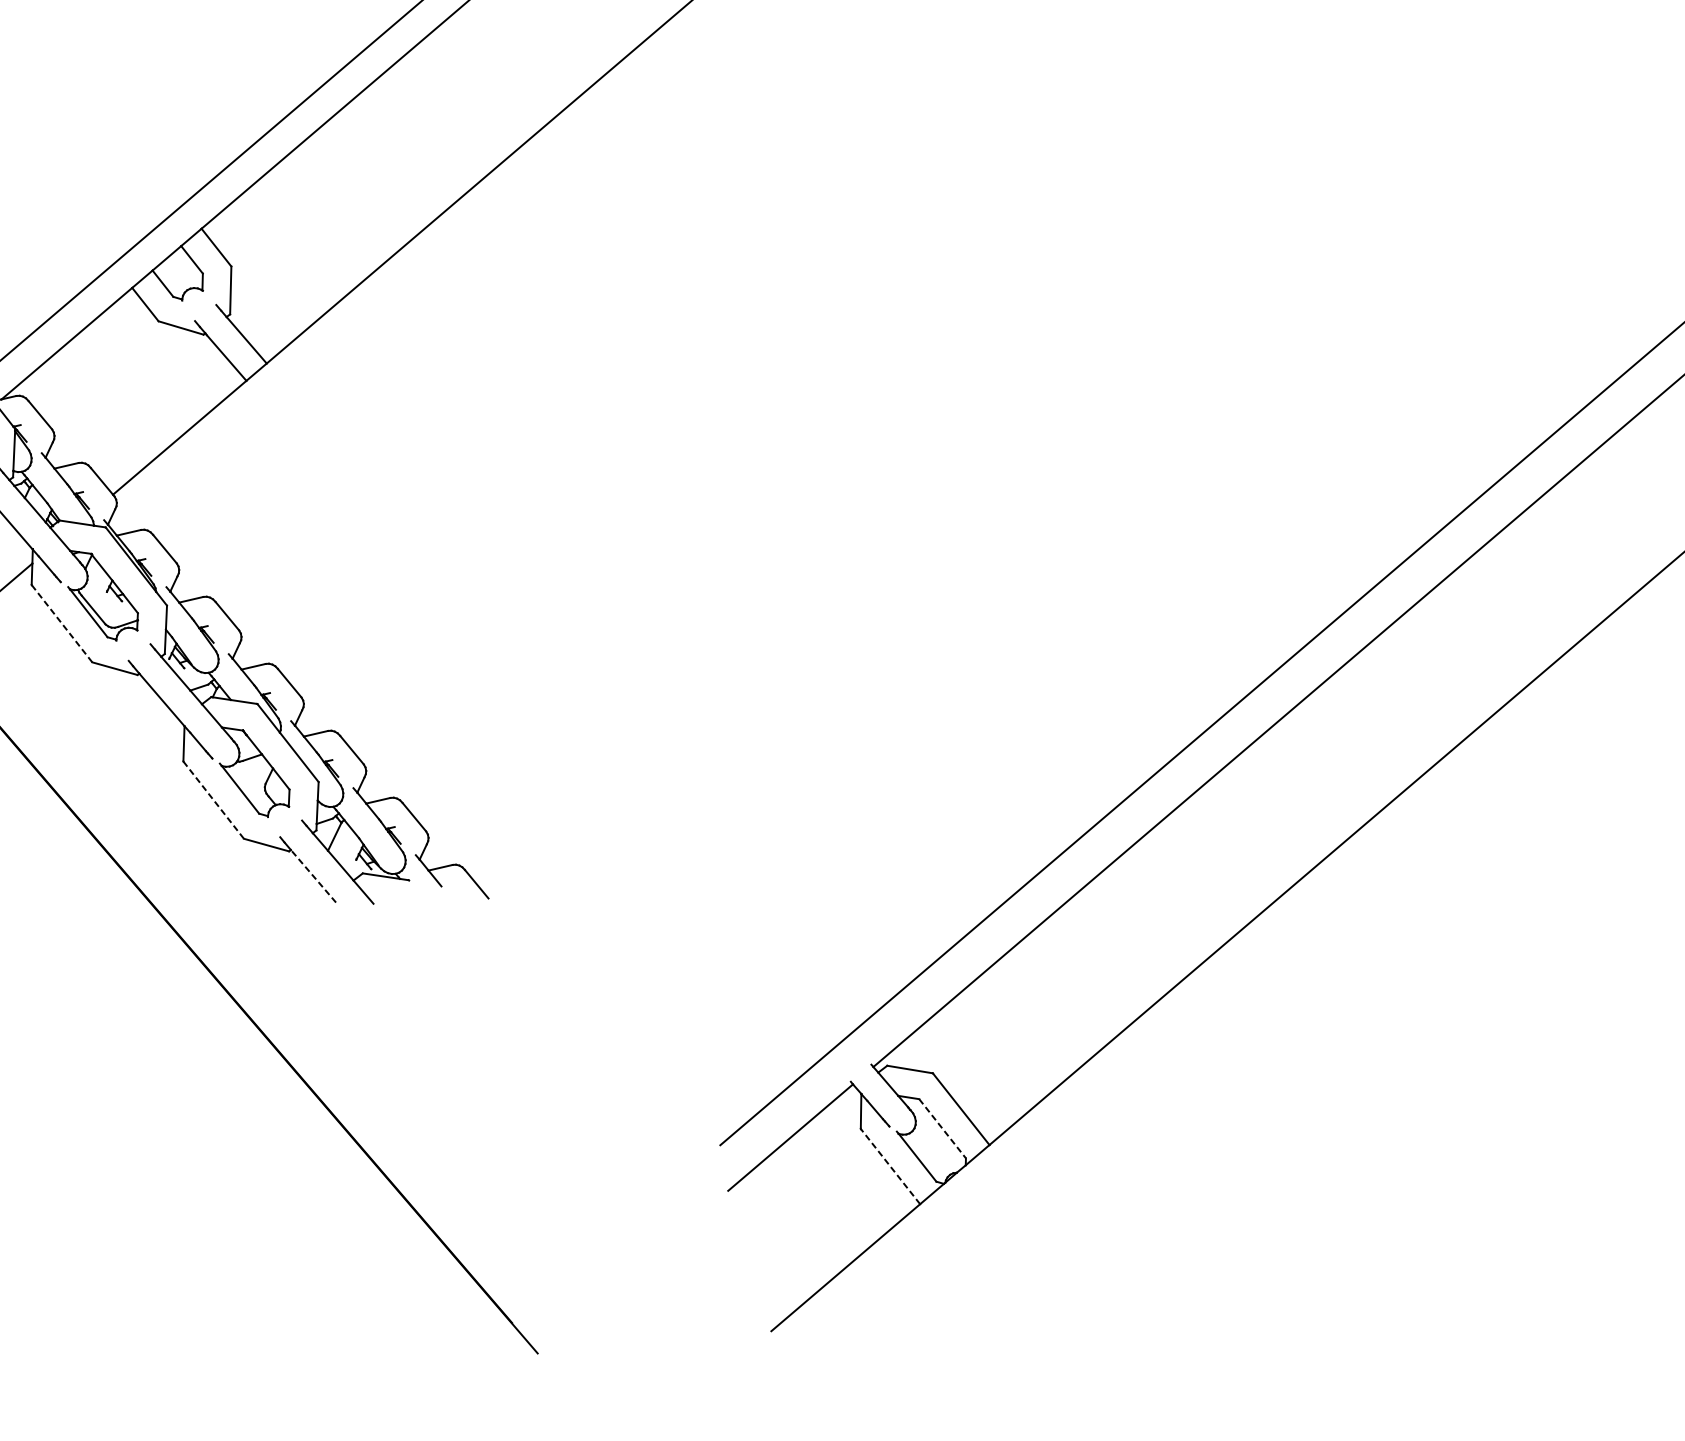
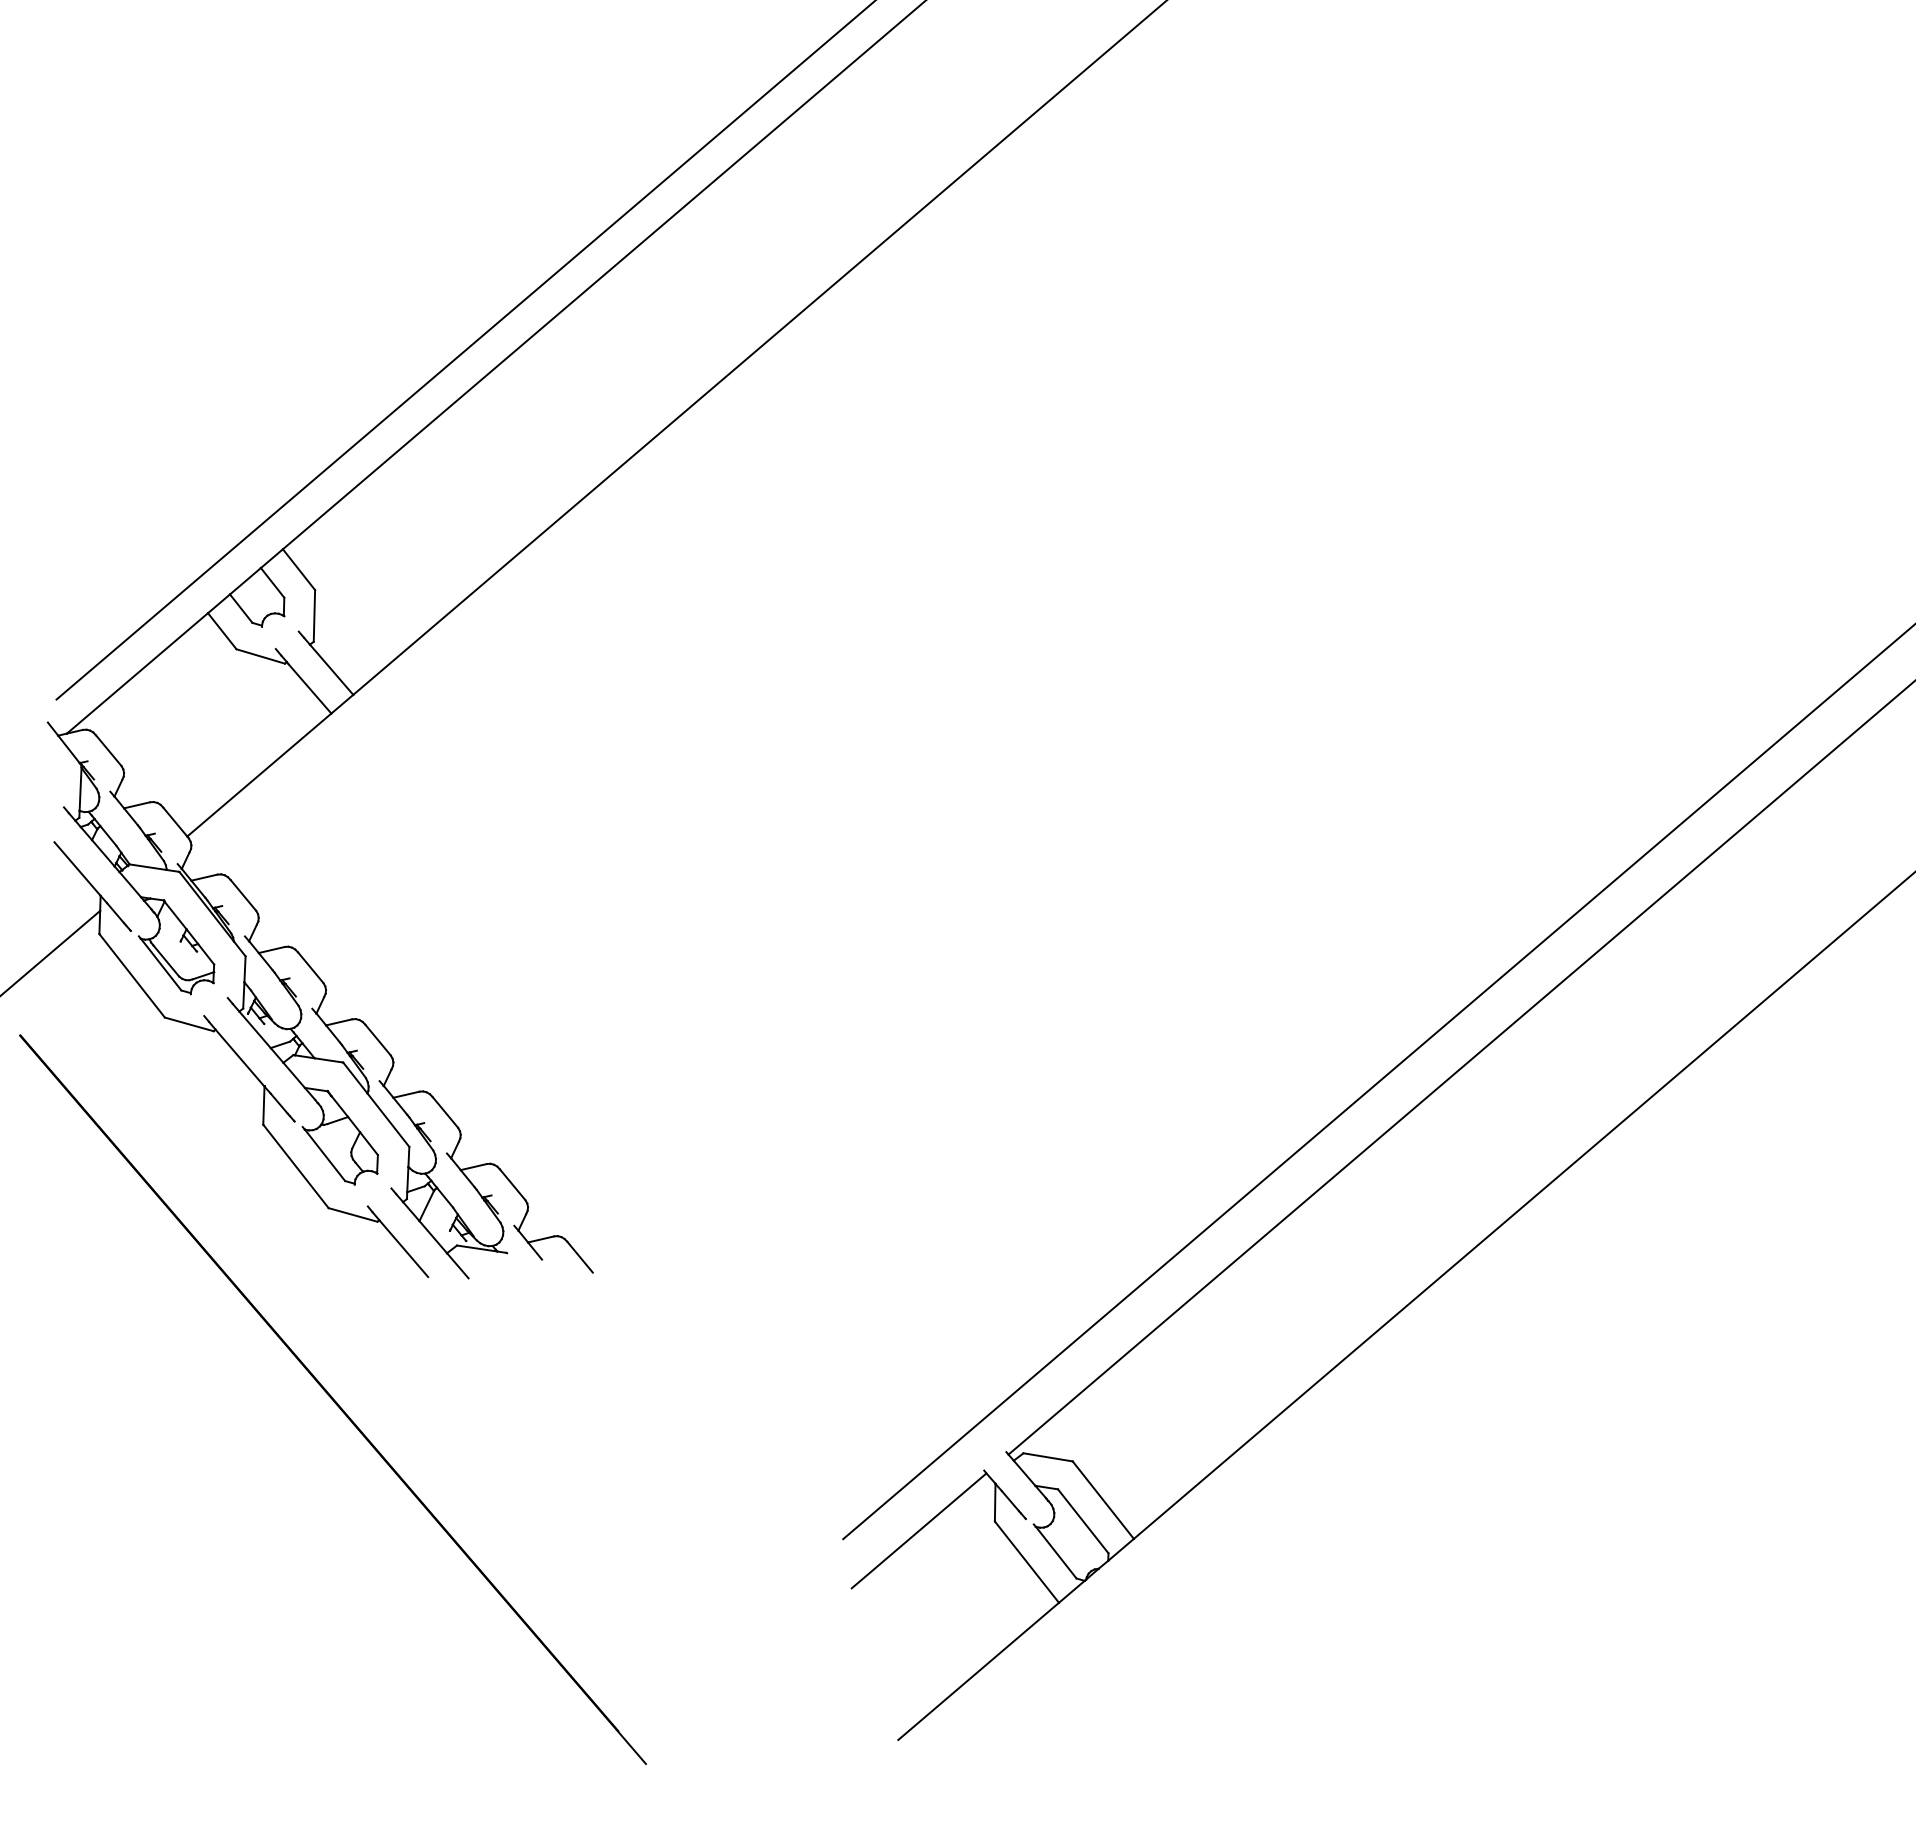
line: (62, 623) -> (132, 975), dashed -> solid
line: (214, 800) -> (296, 1166), dashed -> solid
line: (313, 876) -> (403, 1248), dashed -> solid
line: (942, 1128) -> (1083, 1521), dashed -> solid
line: (890, 1166) -> (1027, 1562), dashed -> solid

